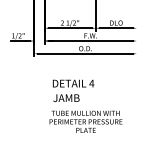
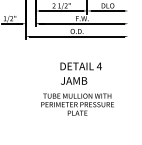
text: (73, 90) -> (81, 73), moved

